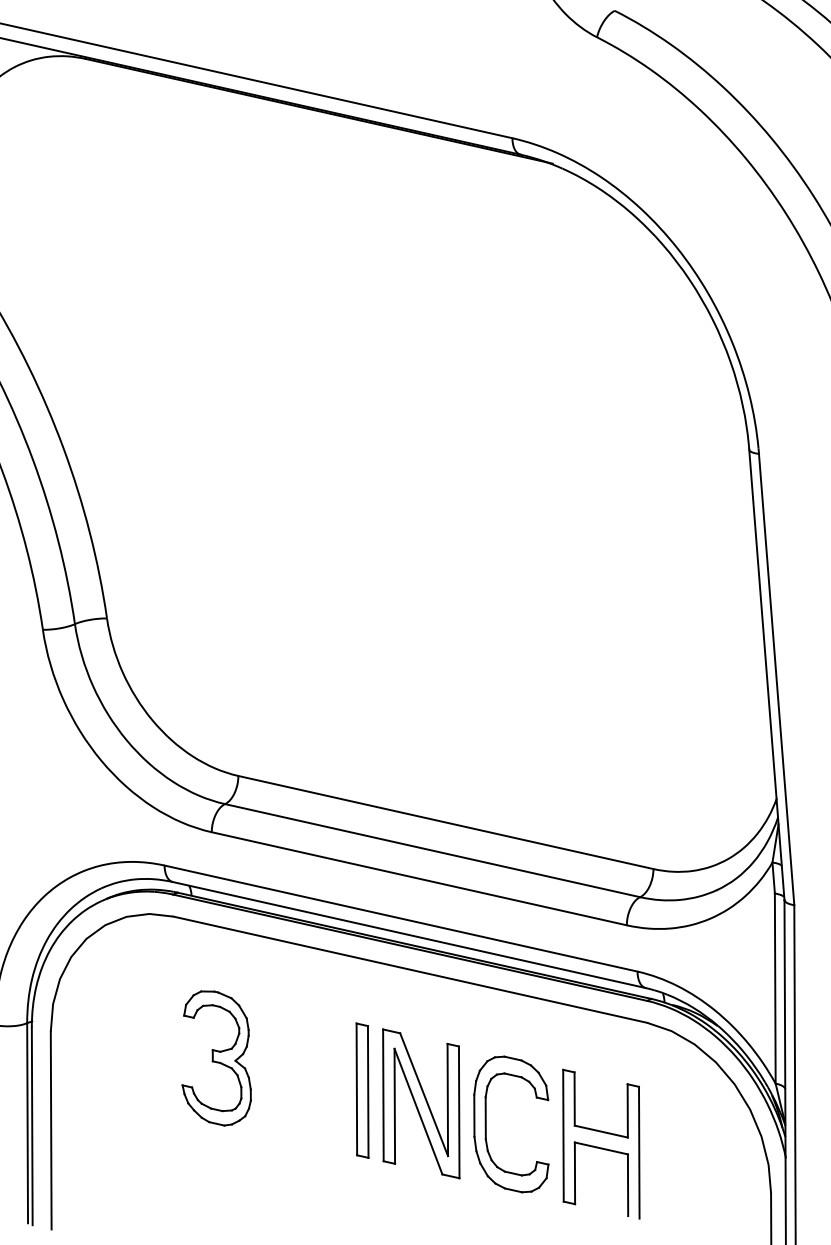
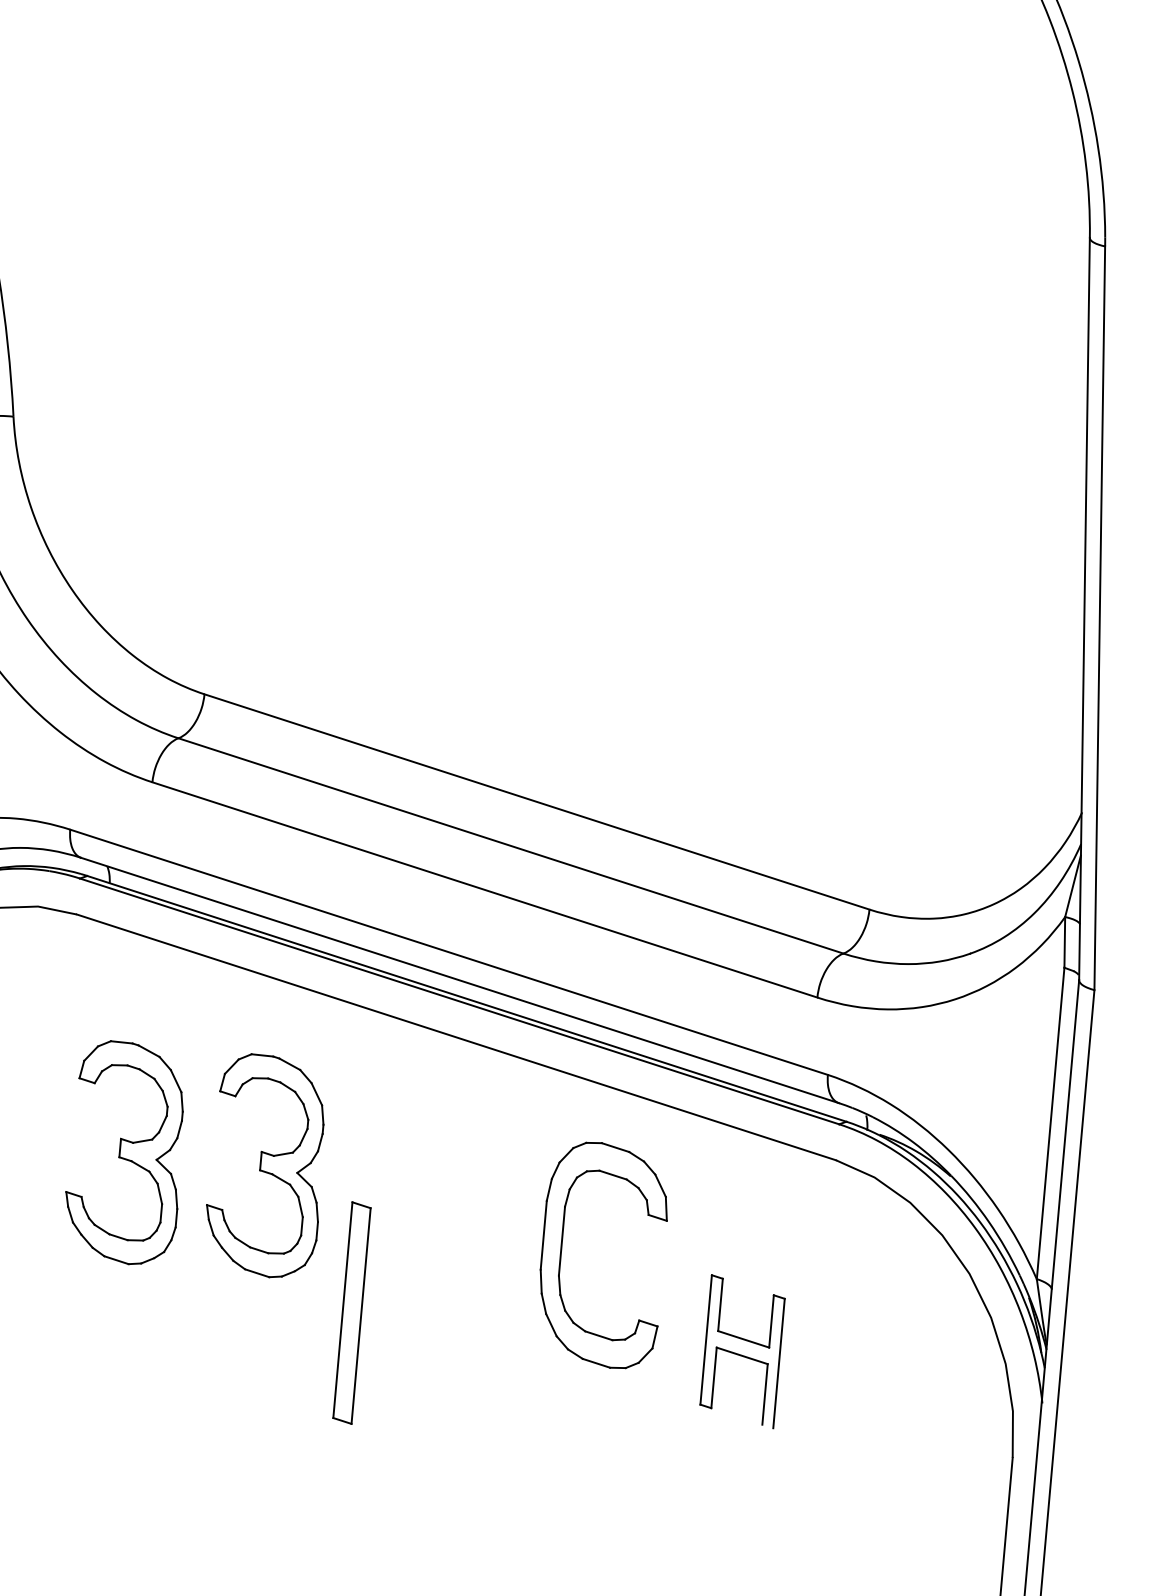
part: (302, 1058) -> (266, 1166), added
part: (362, 1090) -> (351, 1312), moved
part: (421, 1103) -> (454, 1257), removed
part: (486, 1124) -> (562, 1251), moved
part: (601, 1143) -> (742, 1350), size x0.6

